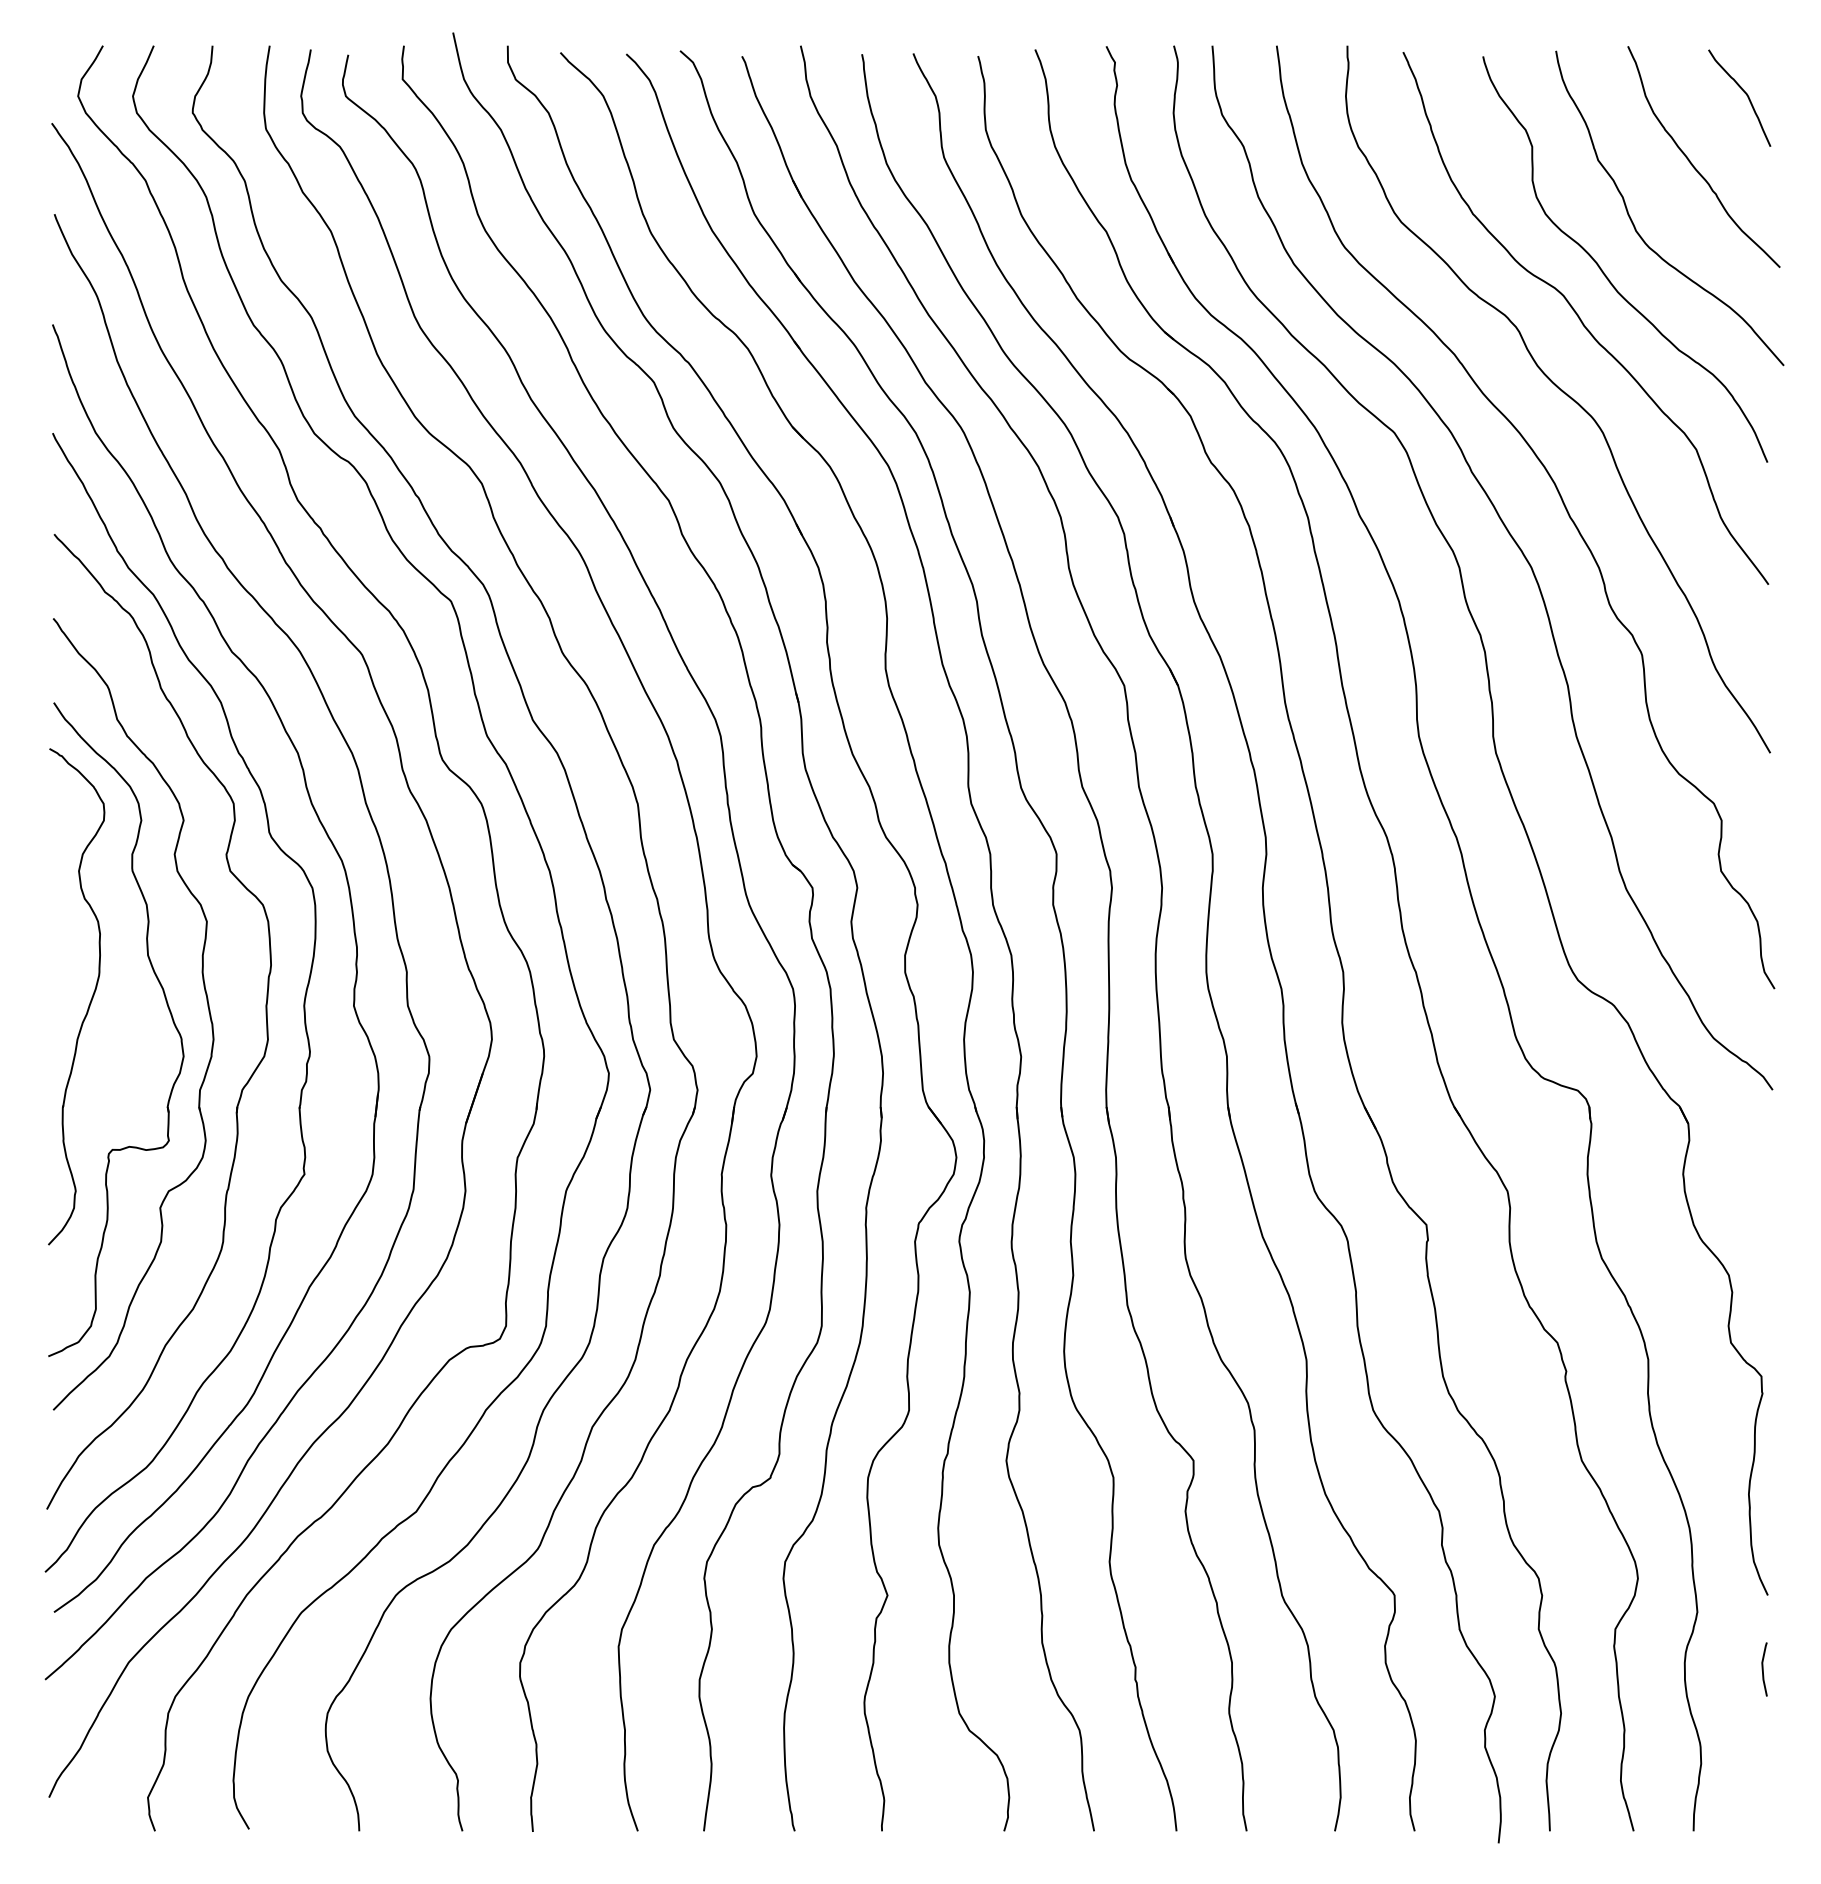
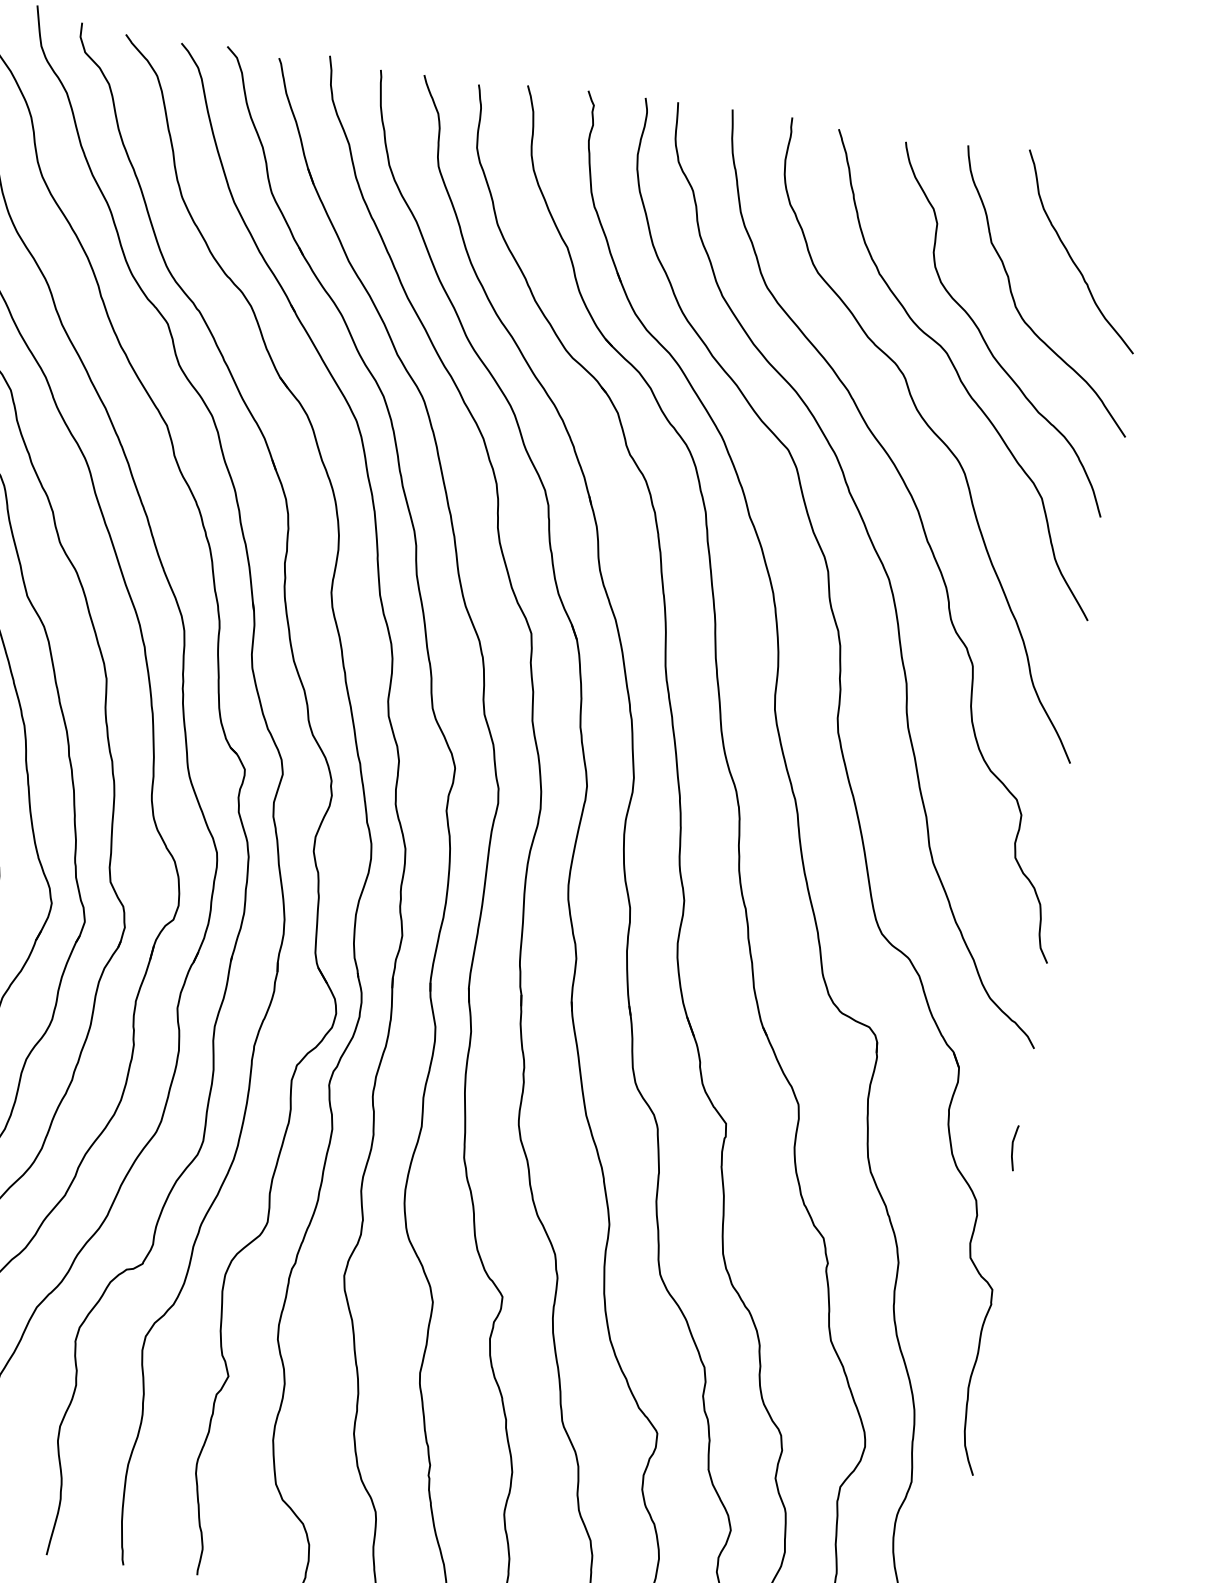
curve: (1743, 92) -> (1122, 201), removed
line: (1763, 1669) -> (1013, 1147), moved

